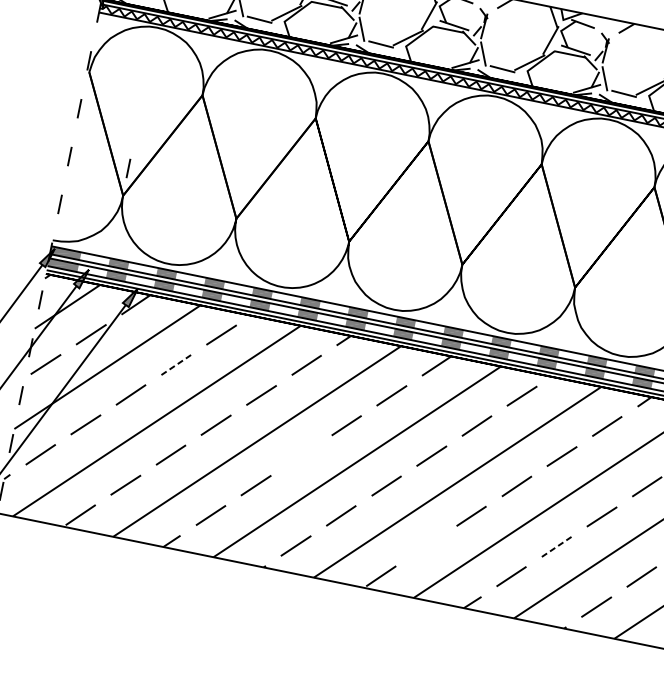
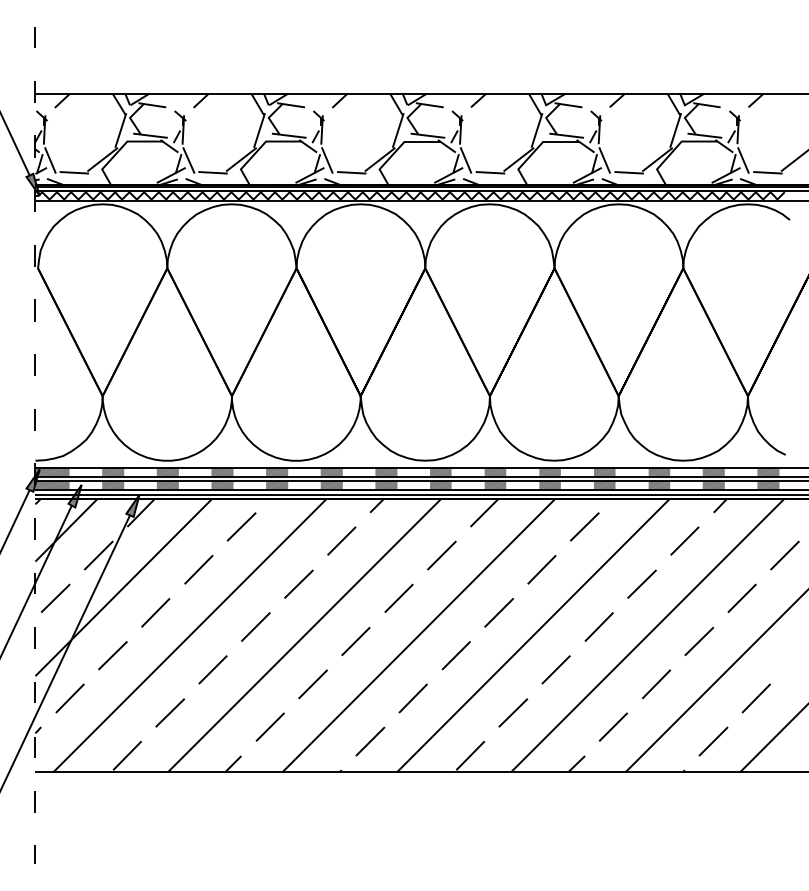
line: (127, 167) -> (101, 364), removed
line: (177, 364) -> (199, 569), dashed -> solid
line: (300, 455) -> (355, 641), added
line: (426, 546) -> (513, 712), added
line: (557, 546) -> (656, 683), dashed -> solid

